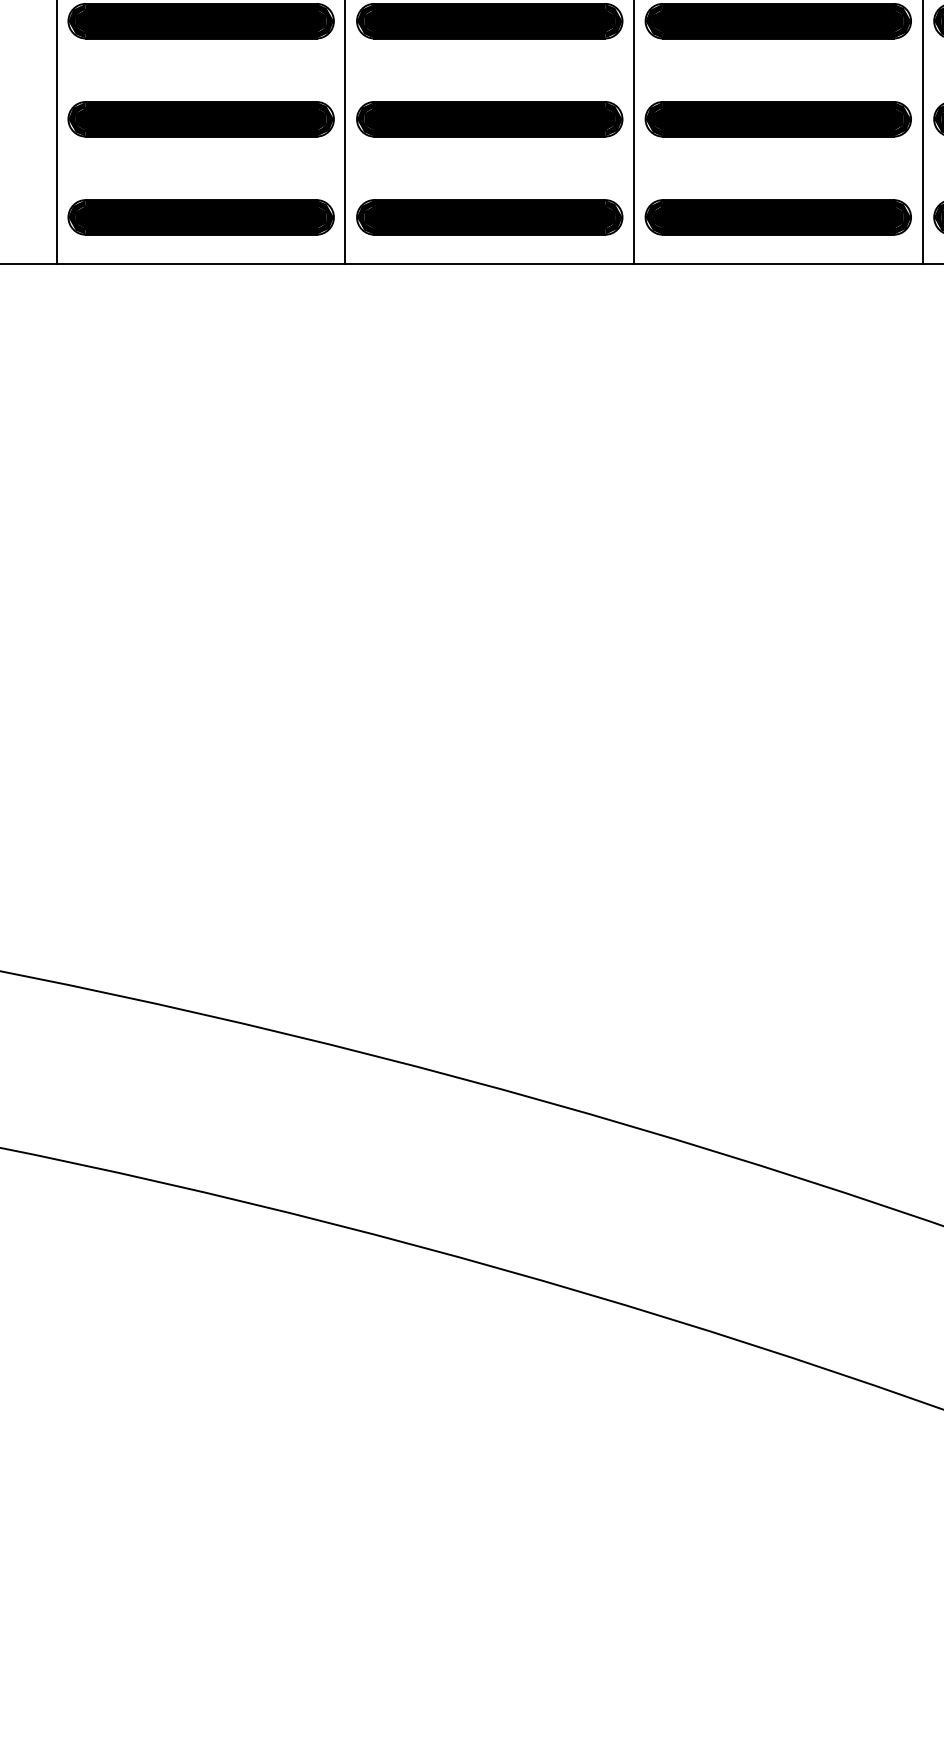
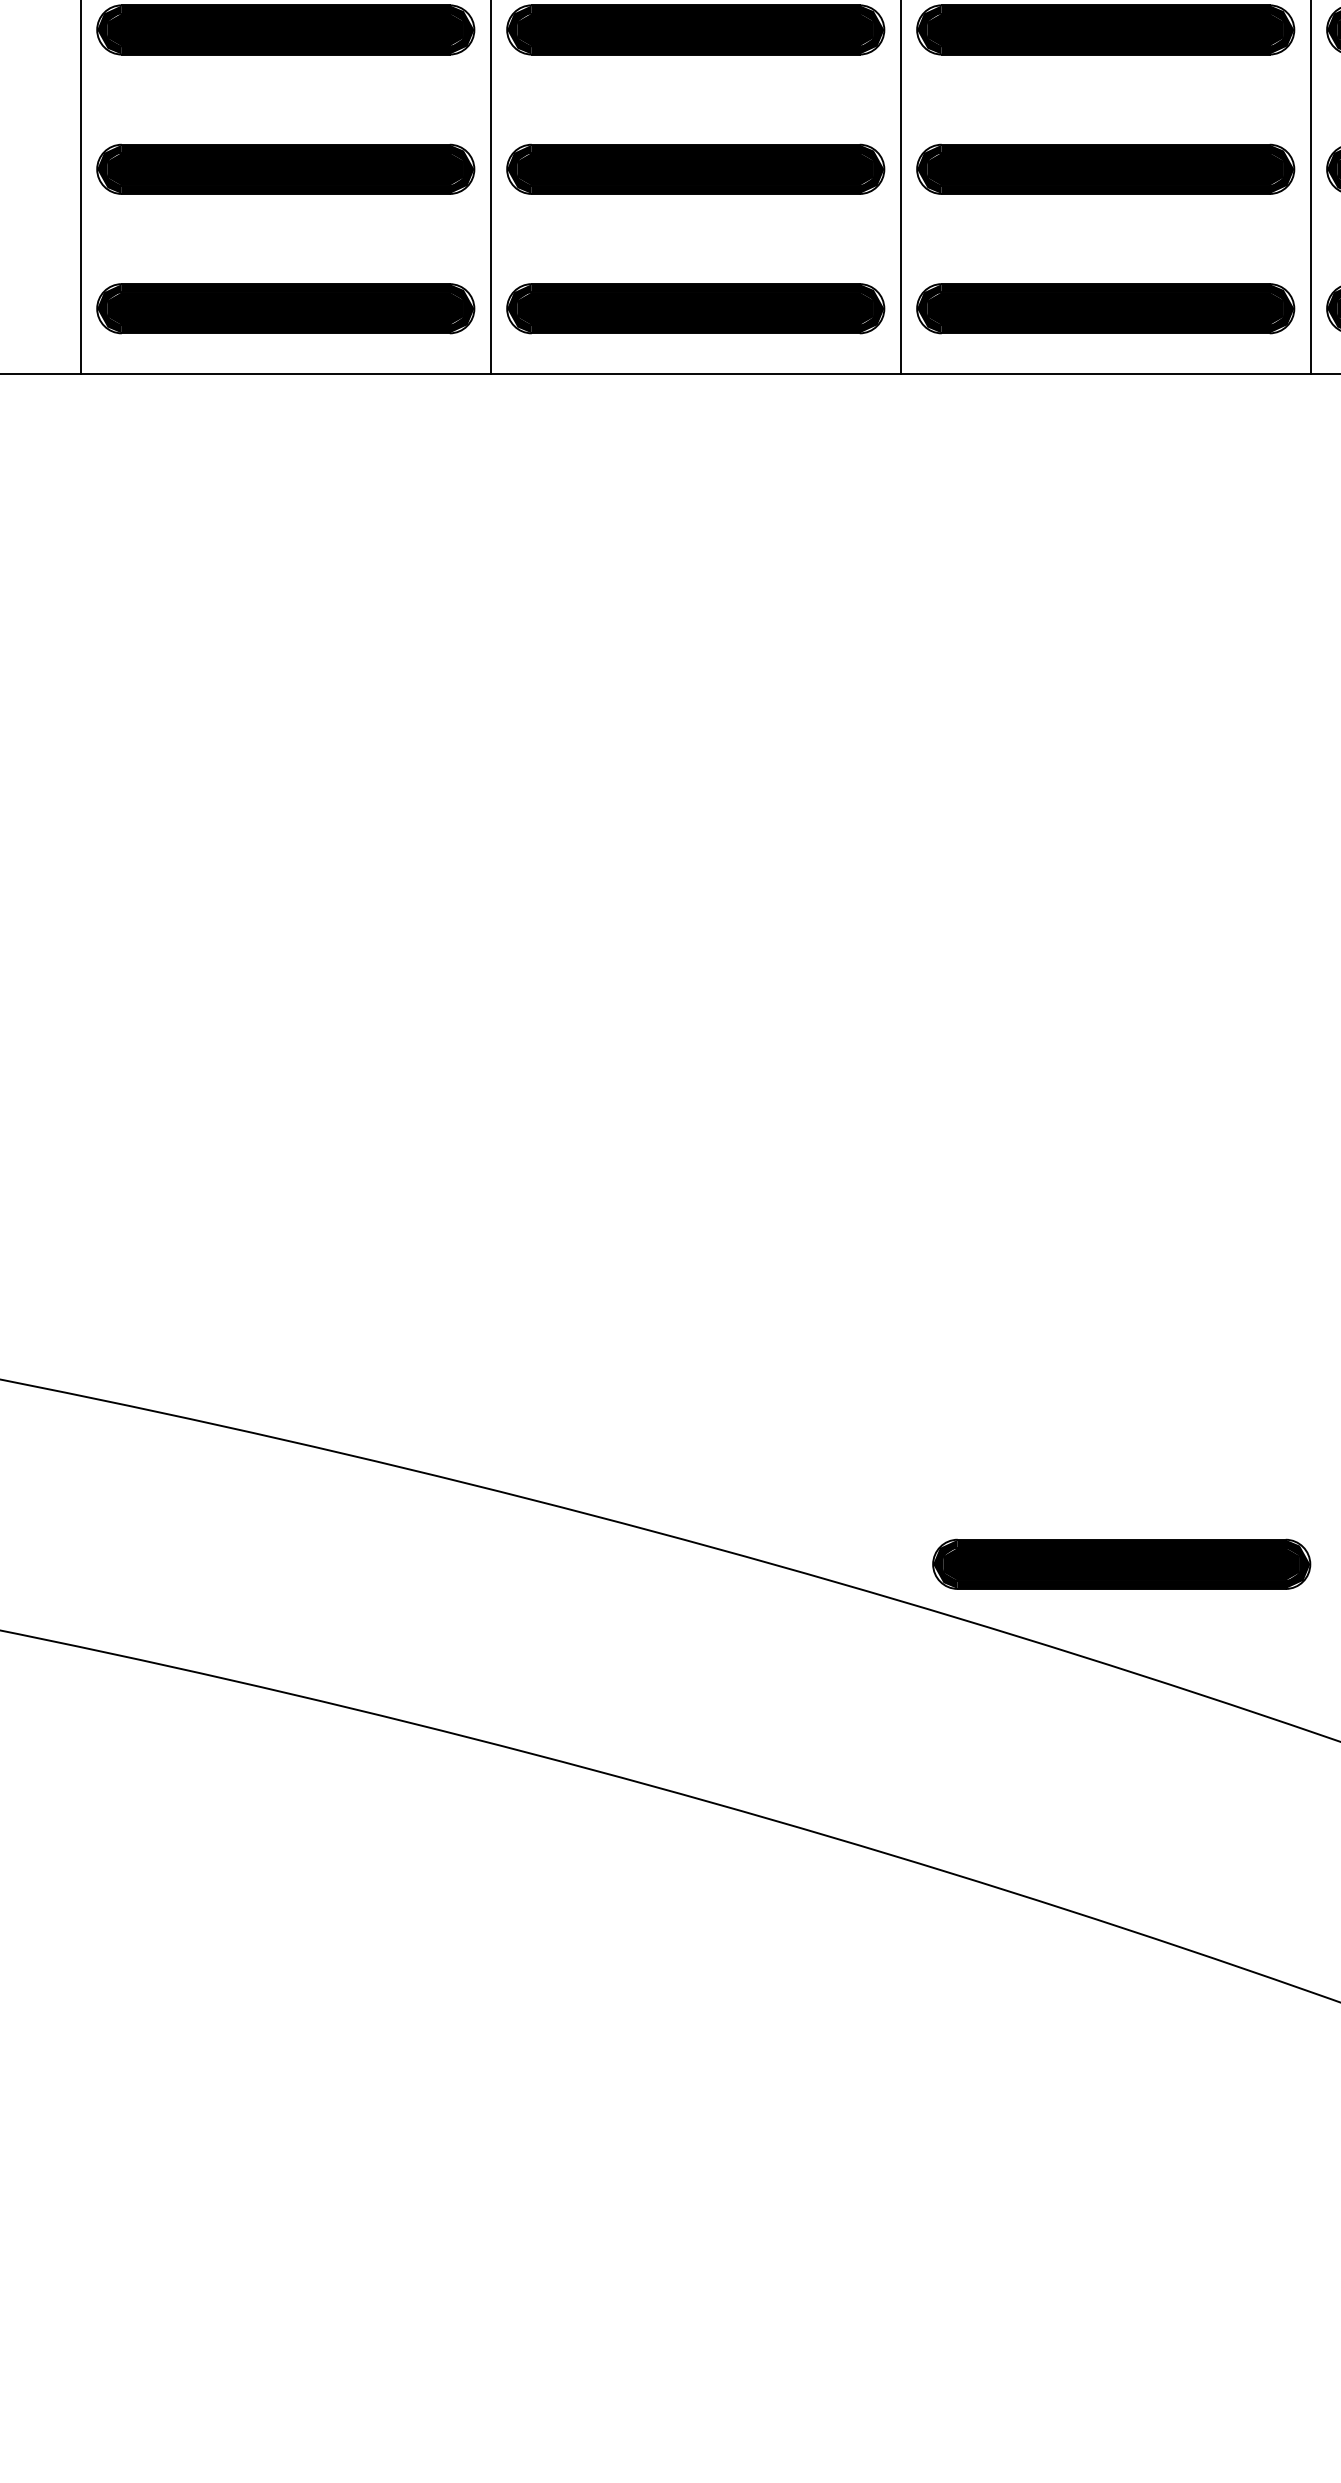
part: (789, 1100) -> (1121, 1563), added

